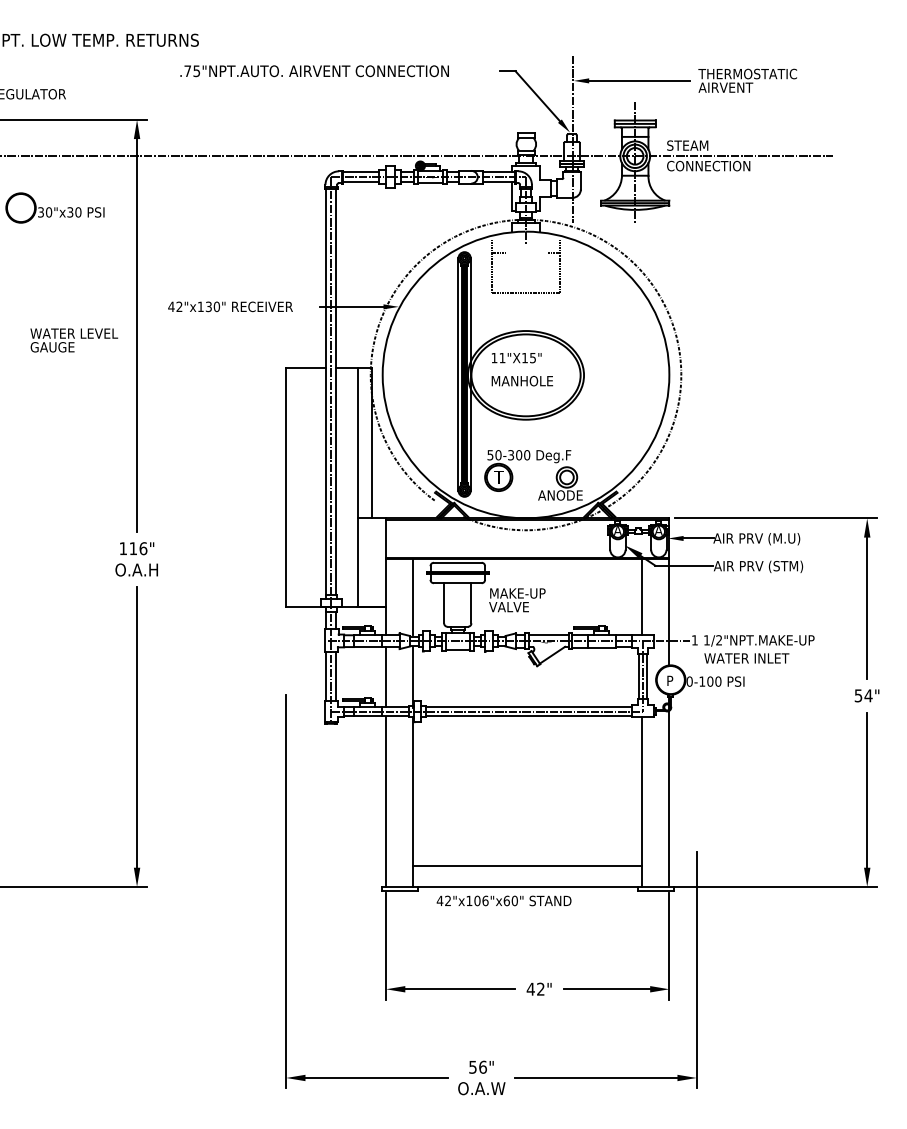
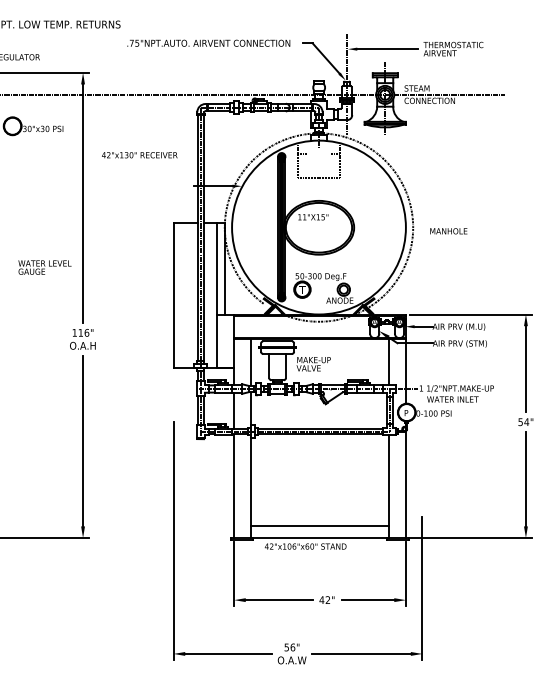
text: (314, 69) -> (208, 42), moved
text: (230, 307) -> (139, 155), moved
text: (73, 340) -> (44, 267), moved
text: (521, 381) -> (448, 231), moved

